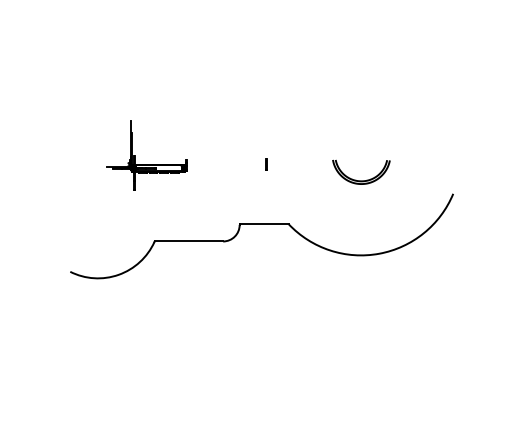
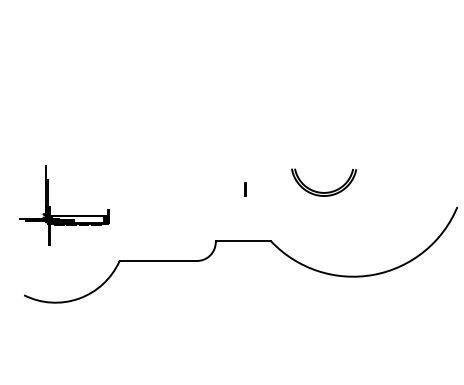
part: (146, 164) -> (63, 215), moved
line: (266, 164) -> (246, 189), moved
part: (361, 180) -> (324, 191), moved

